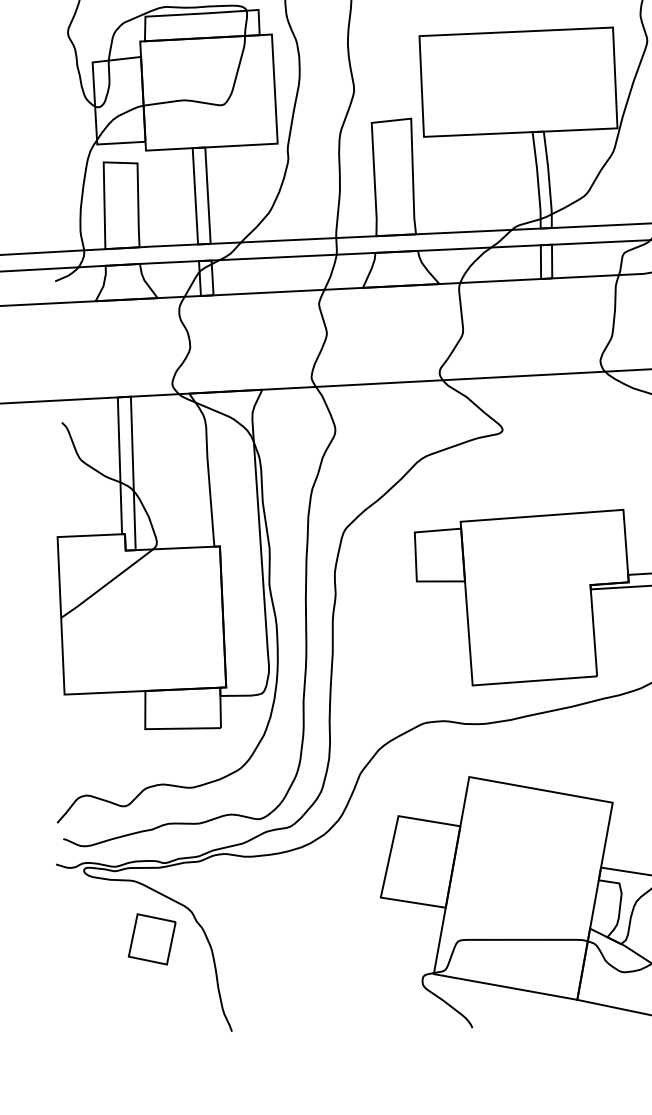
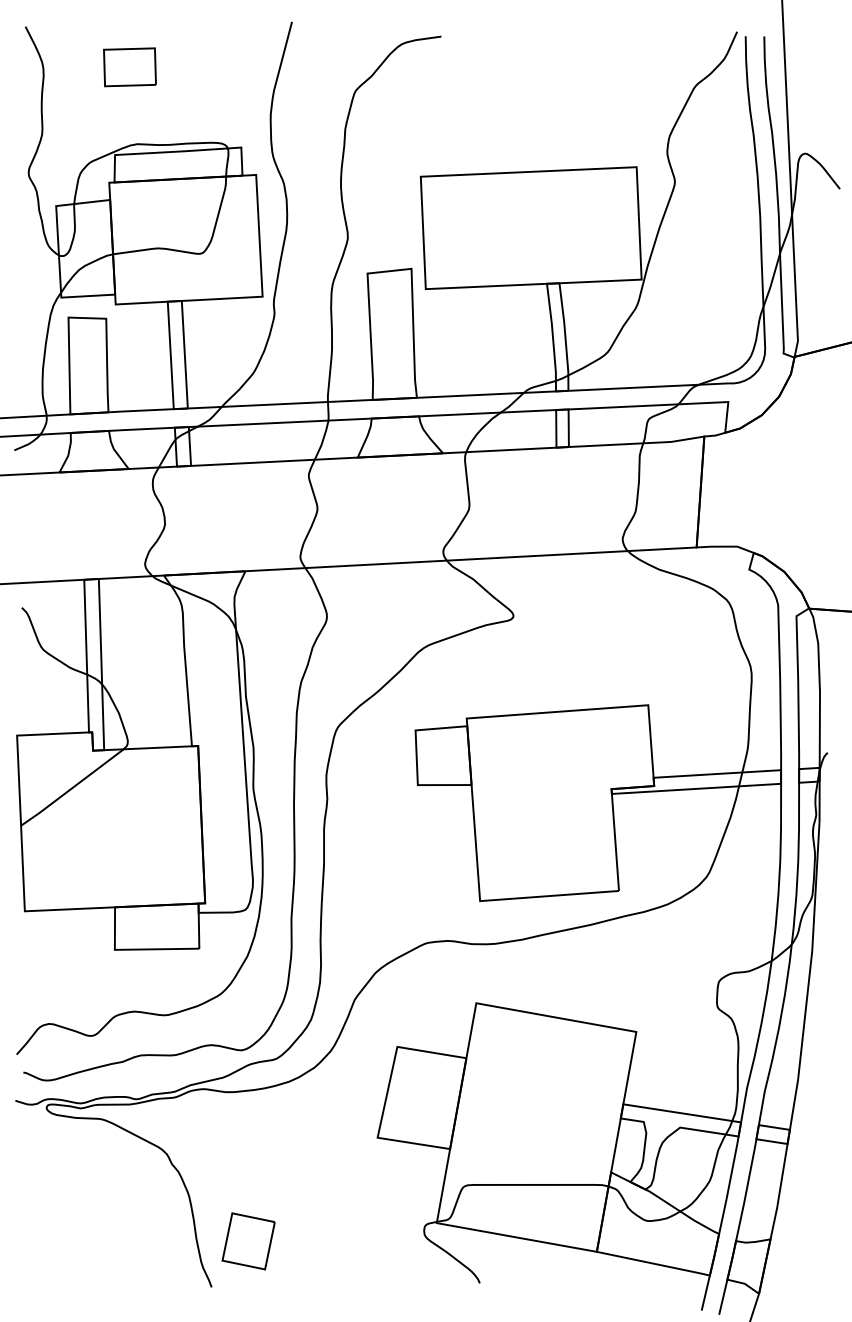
part: (152, 939) -> (248, 1241), moved

